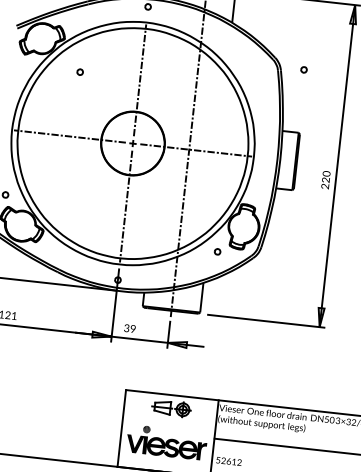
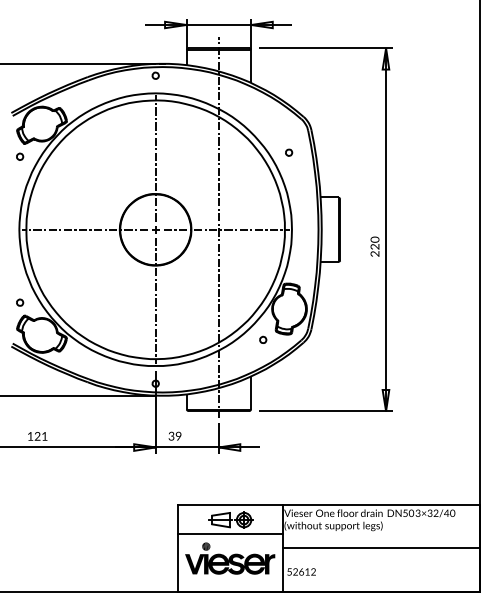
part: (304, 69) -> (289, 152), moved
part: (80, 71) -> (20, 156), moved
line: (169, 421) -> (230, 534), added

